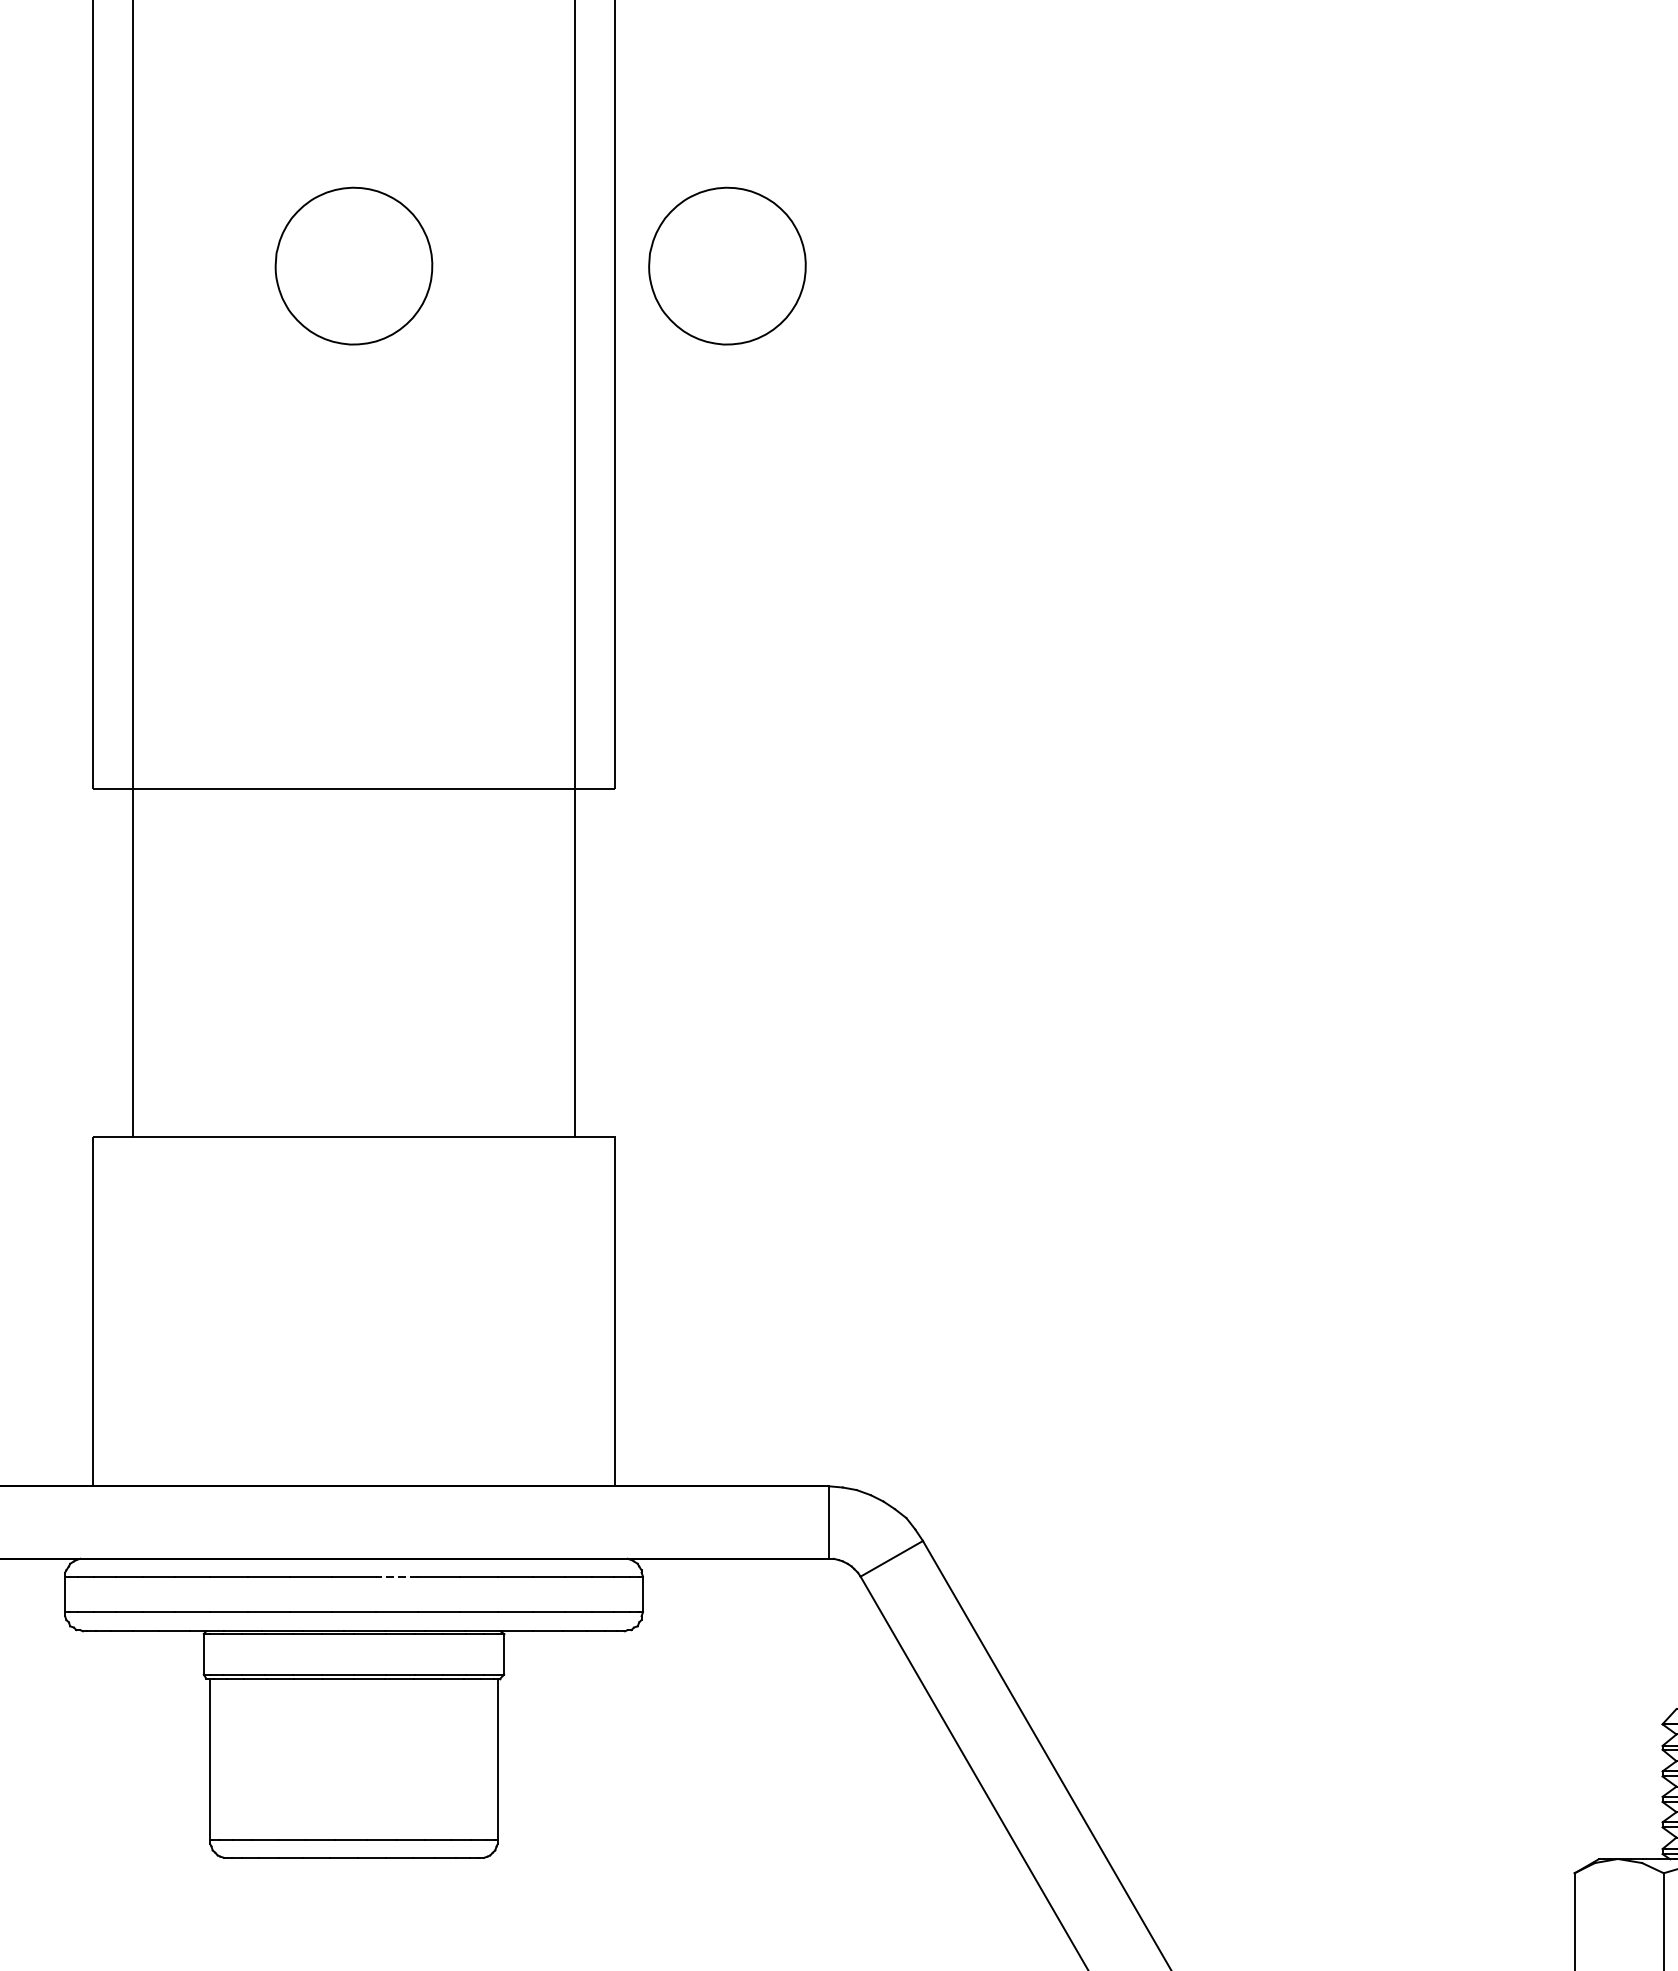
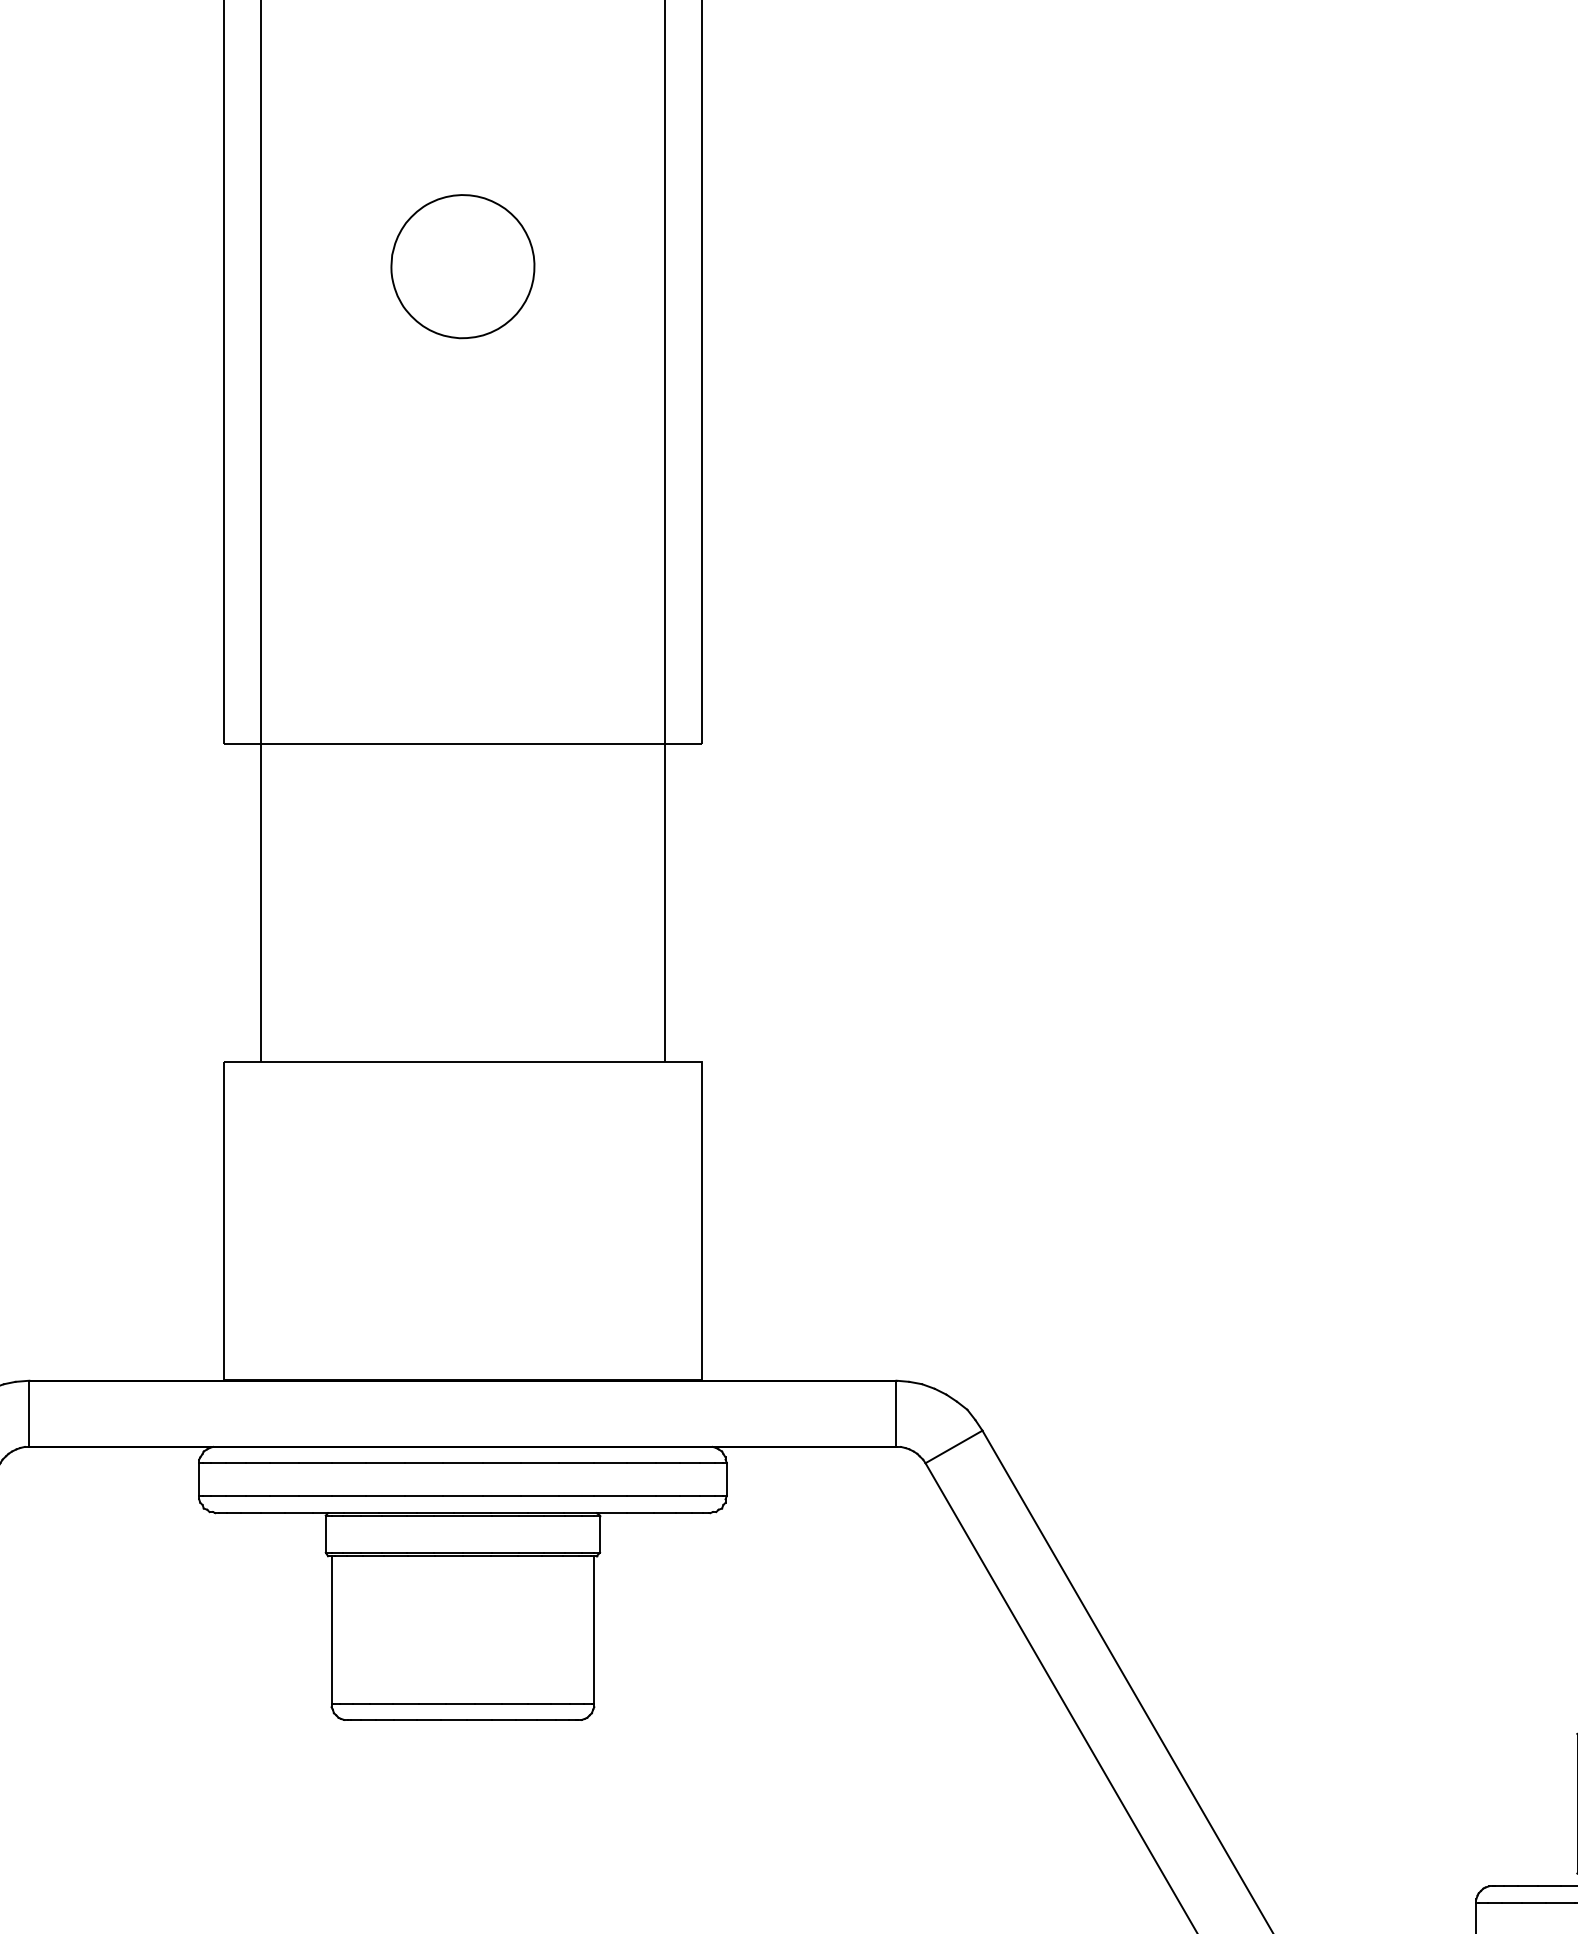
part: (726, 265) -> (803, 266), removed
line: (396, 1576) -> (501, 1463), dashed -> solid

